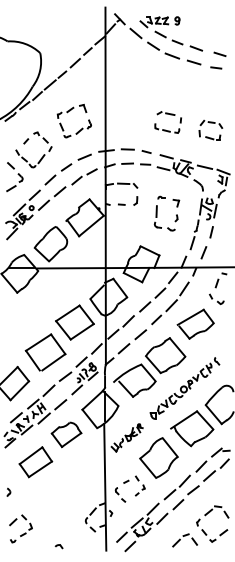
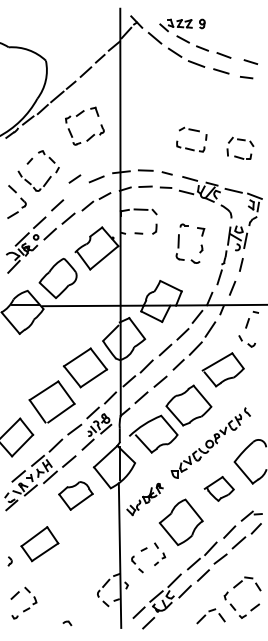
part: (69, 111) -> (79, 115), moved
line: (66, 166) -> (74, 178), moved
part: (192, 428) -> (219, 488), size x0.6
part: (35, 462) -> (39, 544), moved

